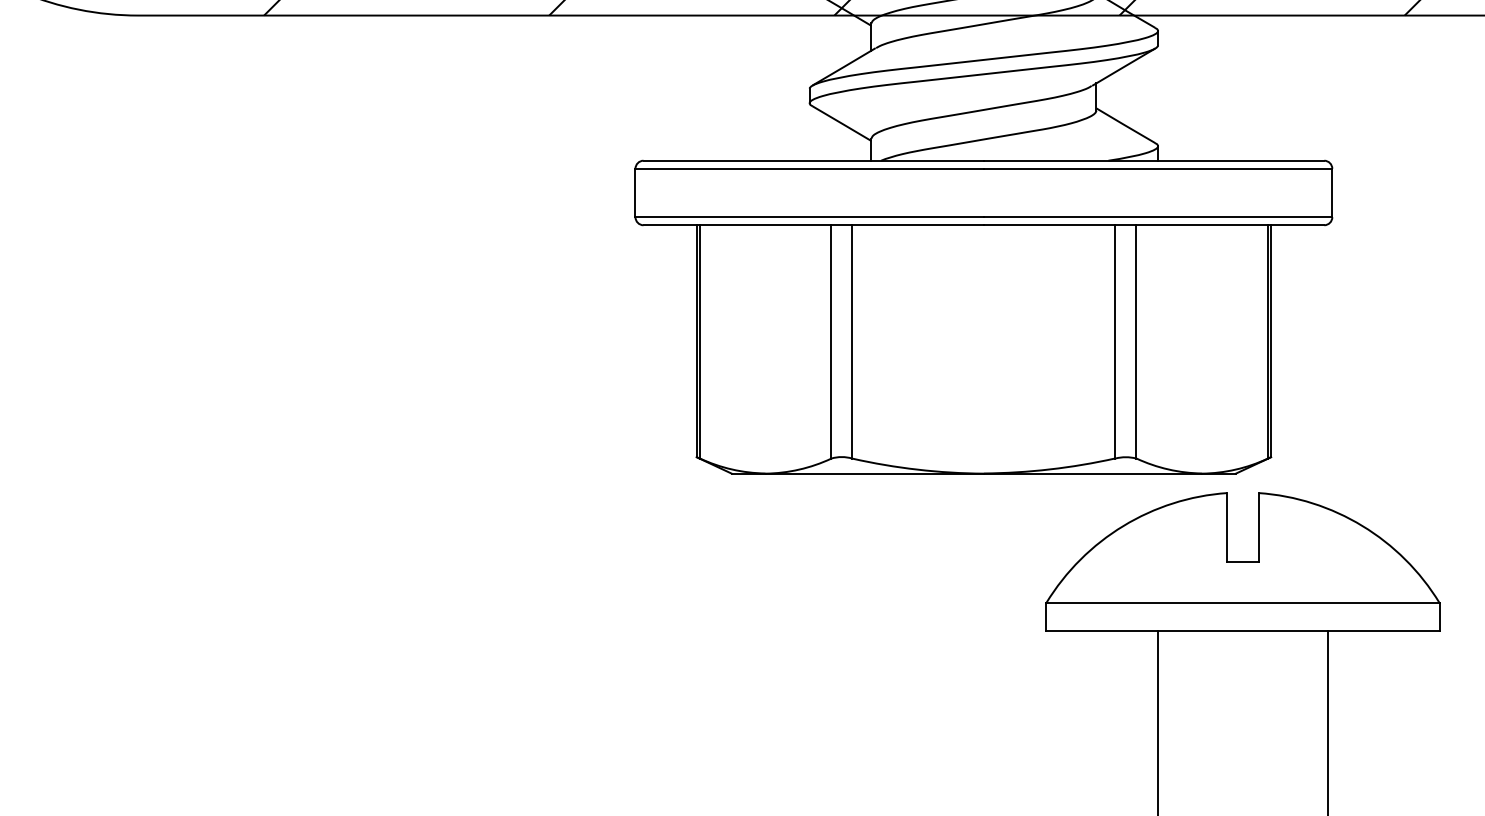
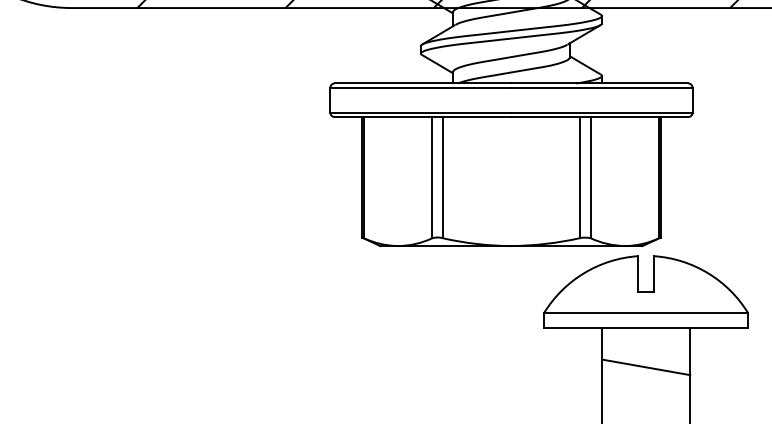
line: (1243, 707) -> (646, 367), added

